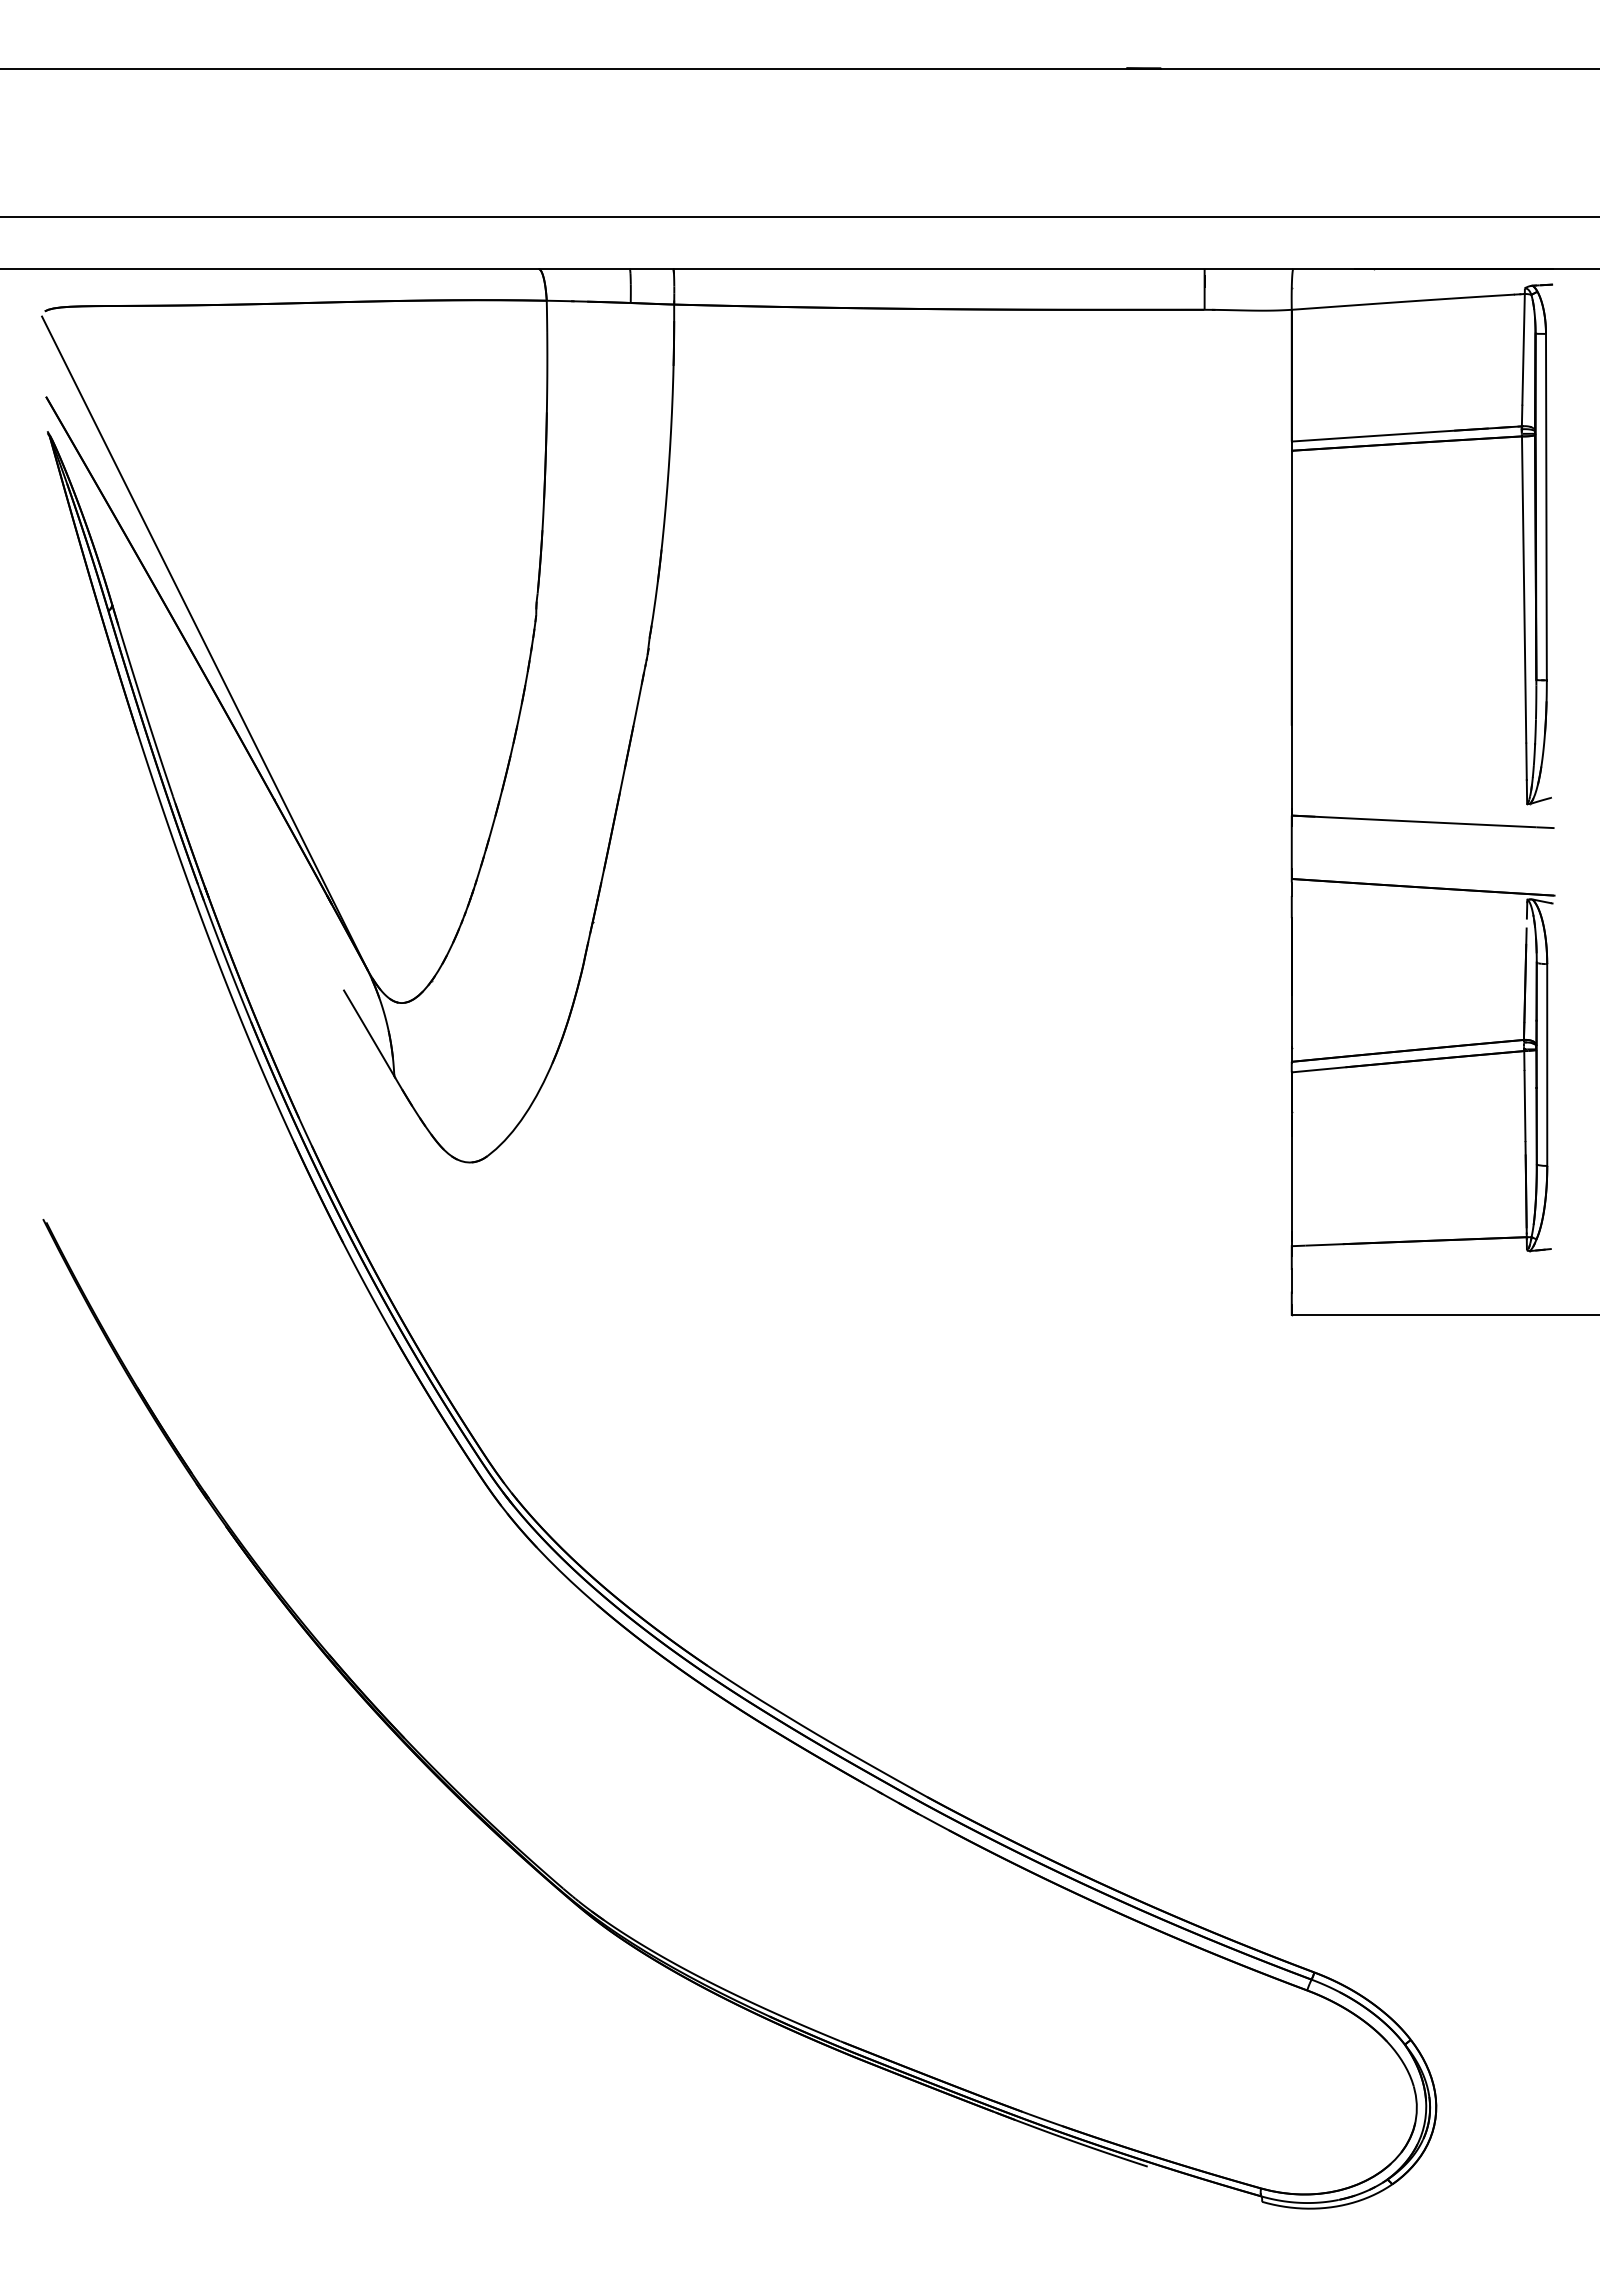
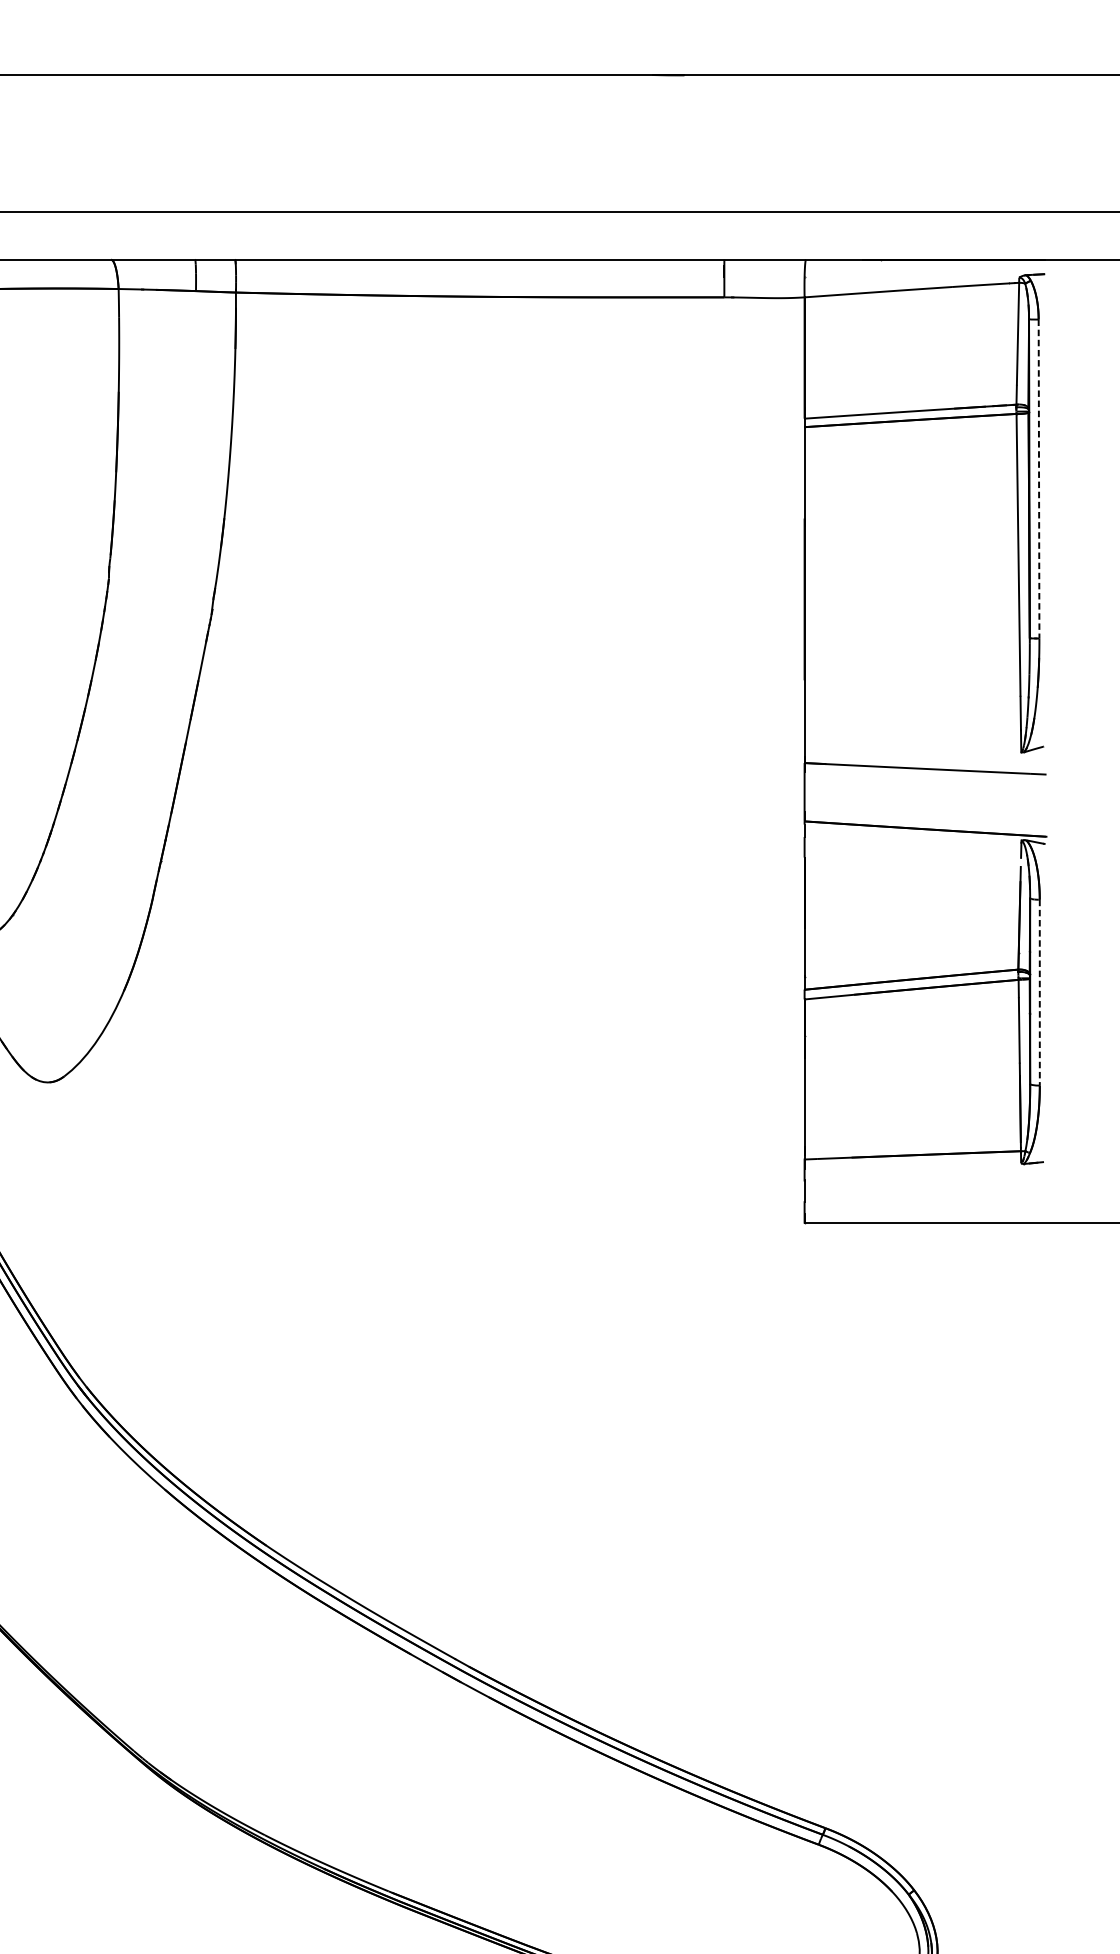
line: (1546, 507) -> (1039, 479), solid -> dashed
line: (1547, 1065) -> (1040, 993), solid -> dashed

